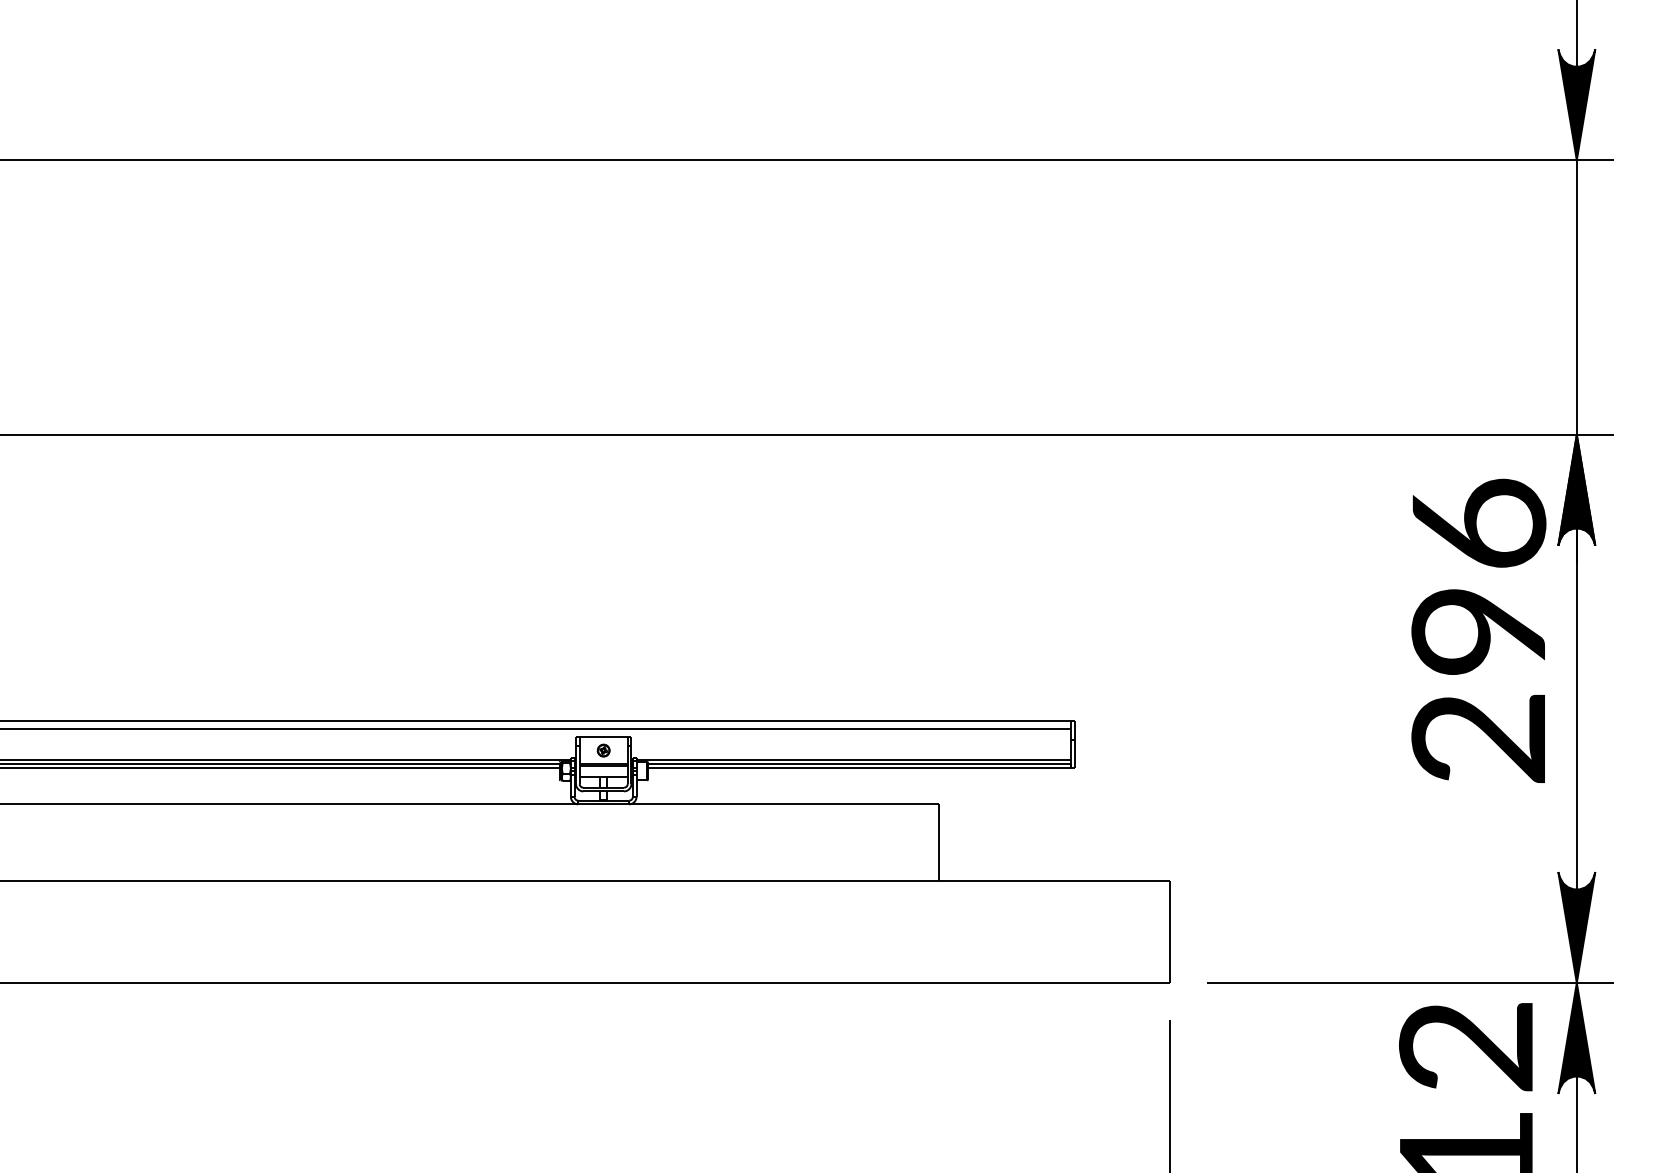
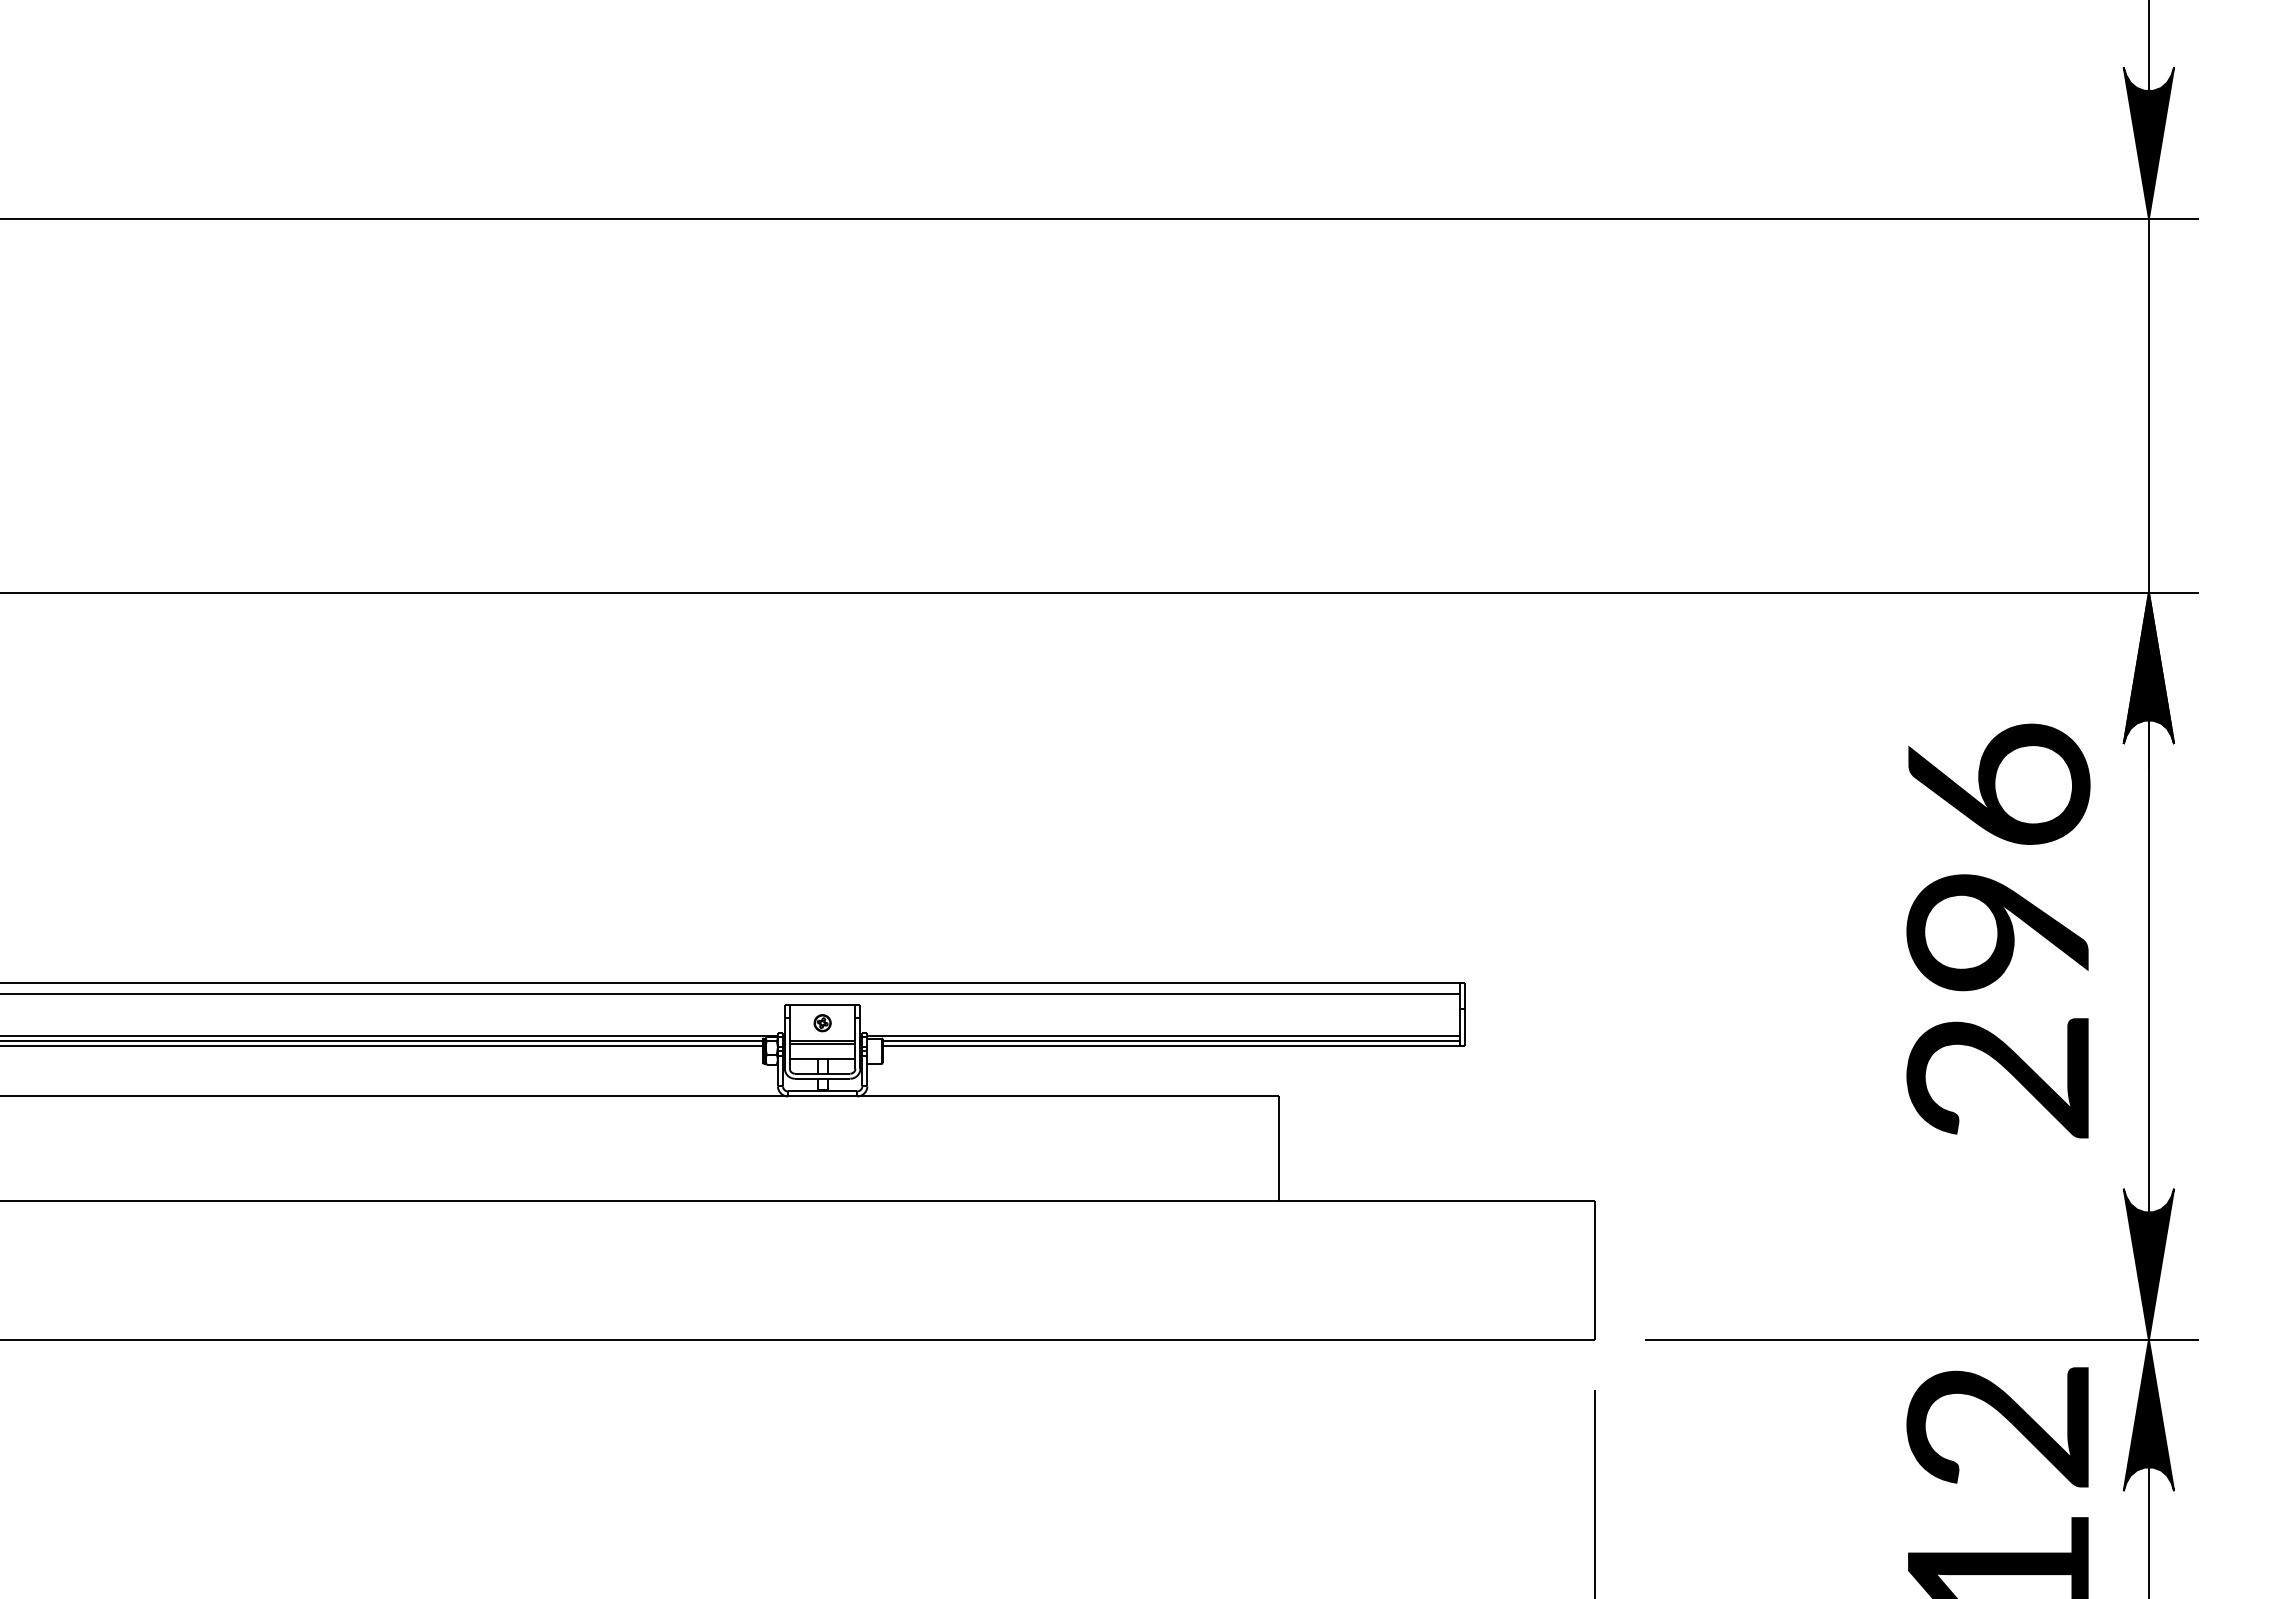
text: (1478, 630) -> (1998, 930), moved

